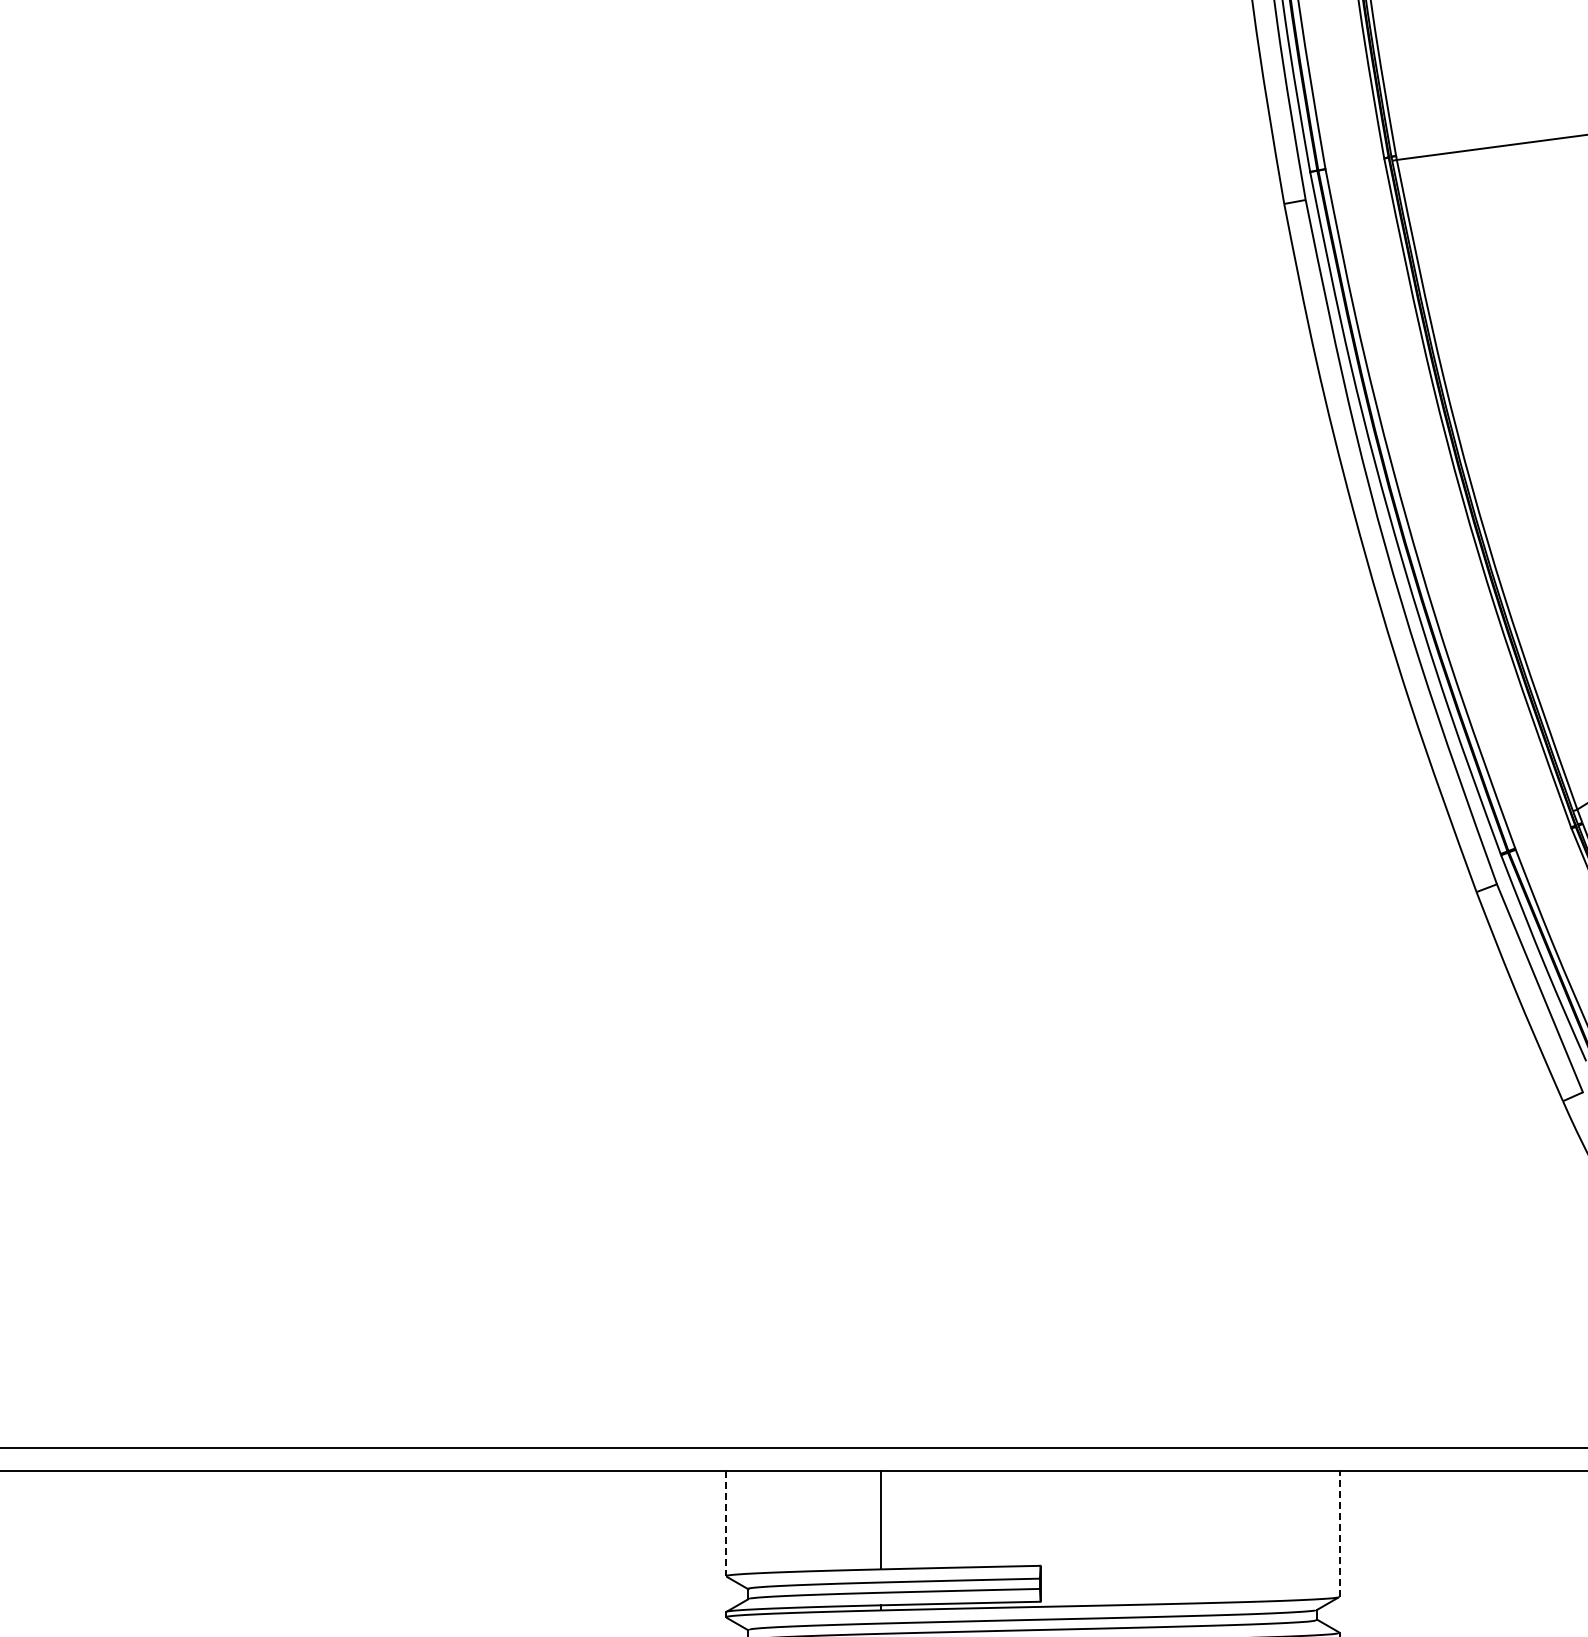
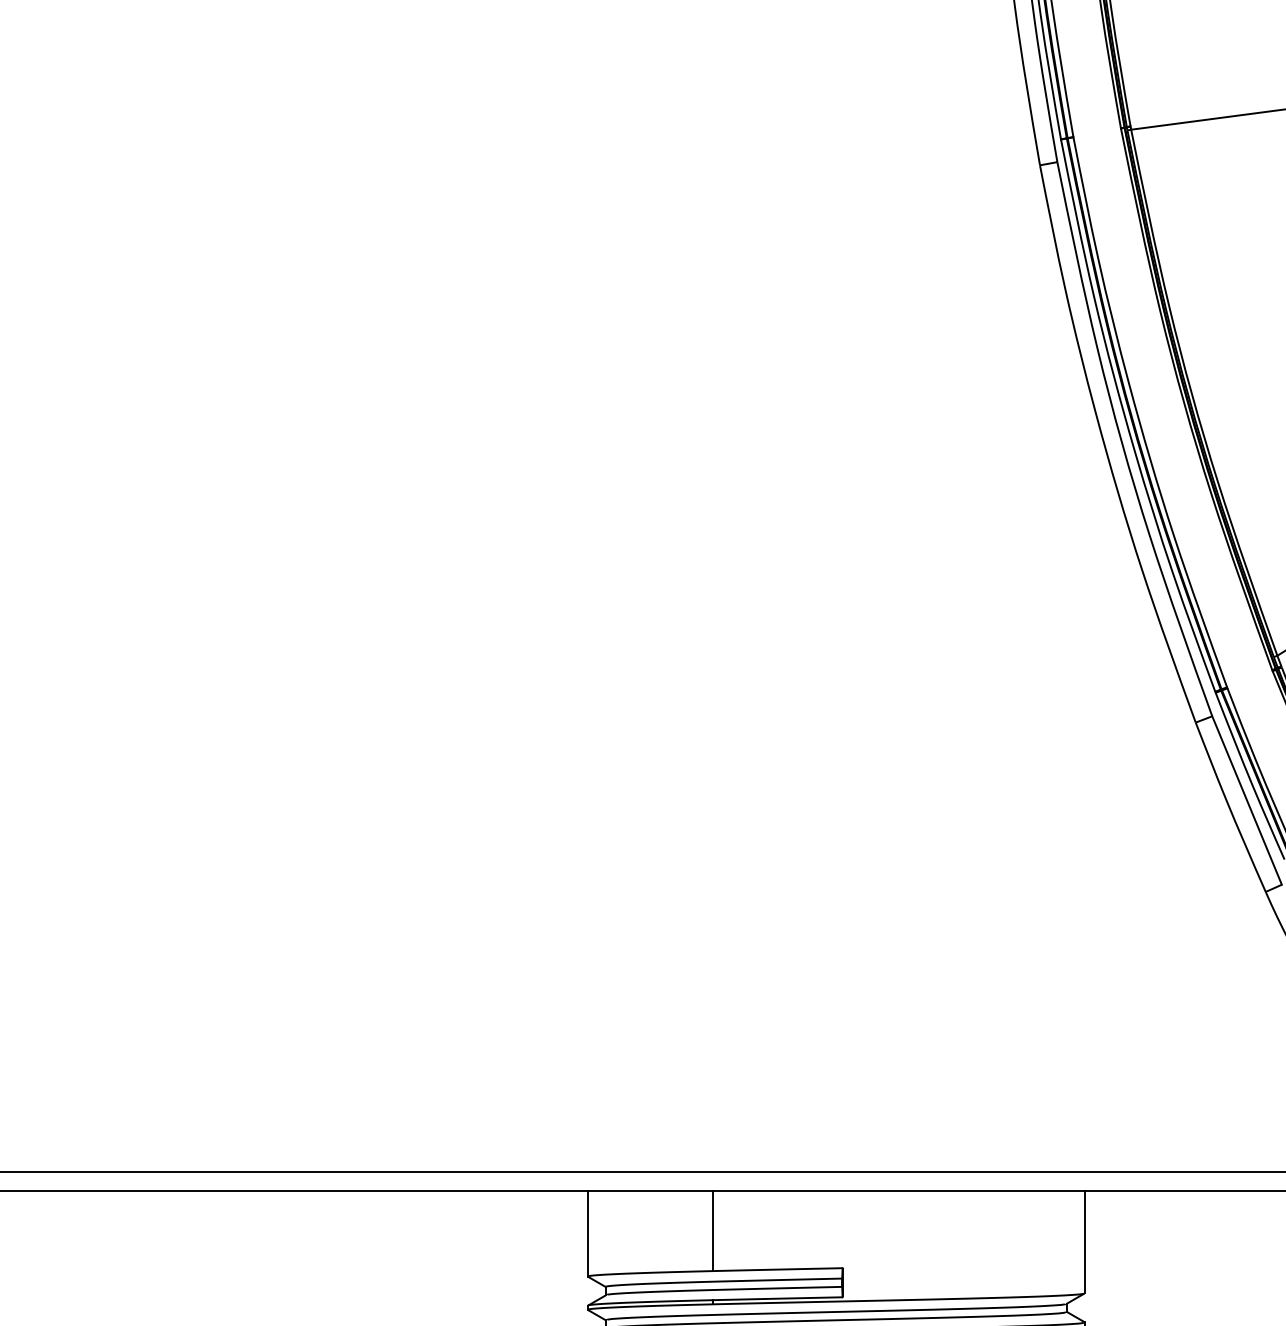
line: (726, 1523) -> (588, 1233), dashed -> solid
line: (1339, 1533) -> (1084, 1242), dashed -> solid

